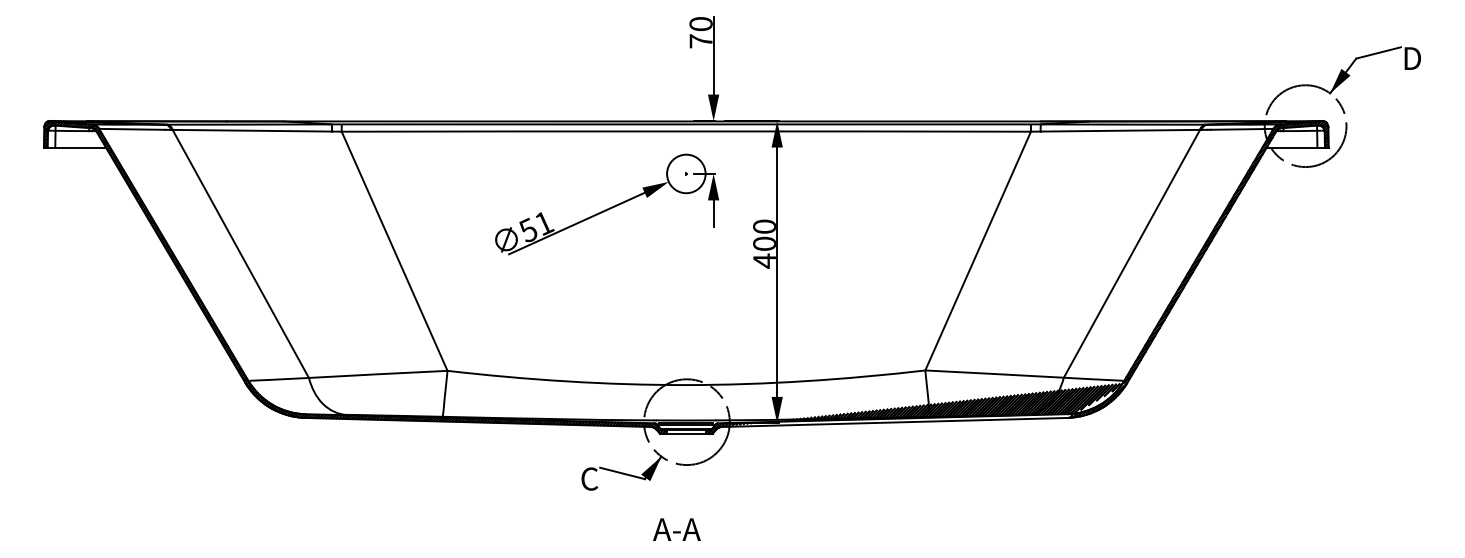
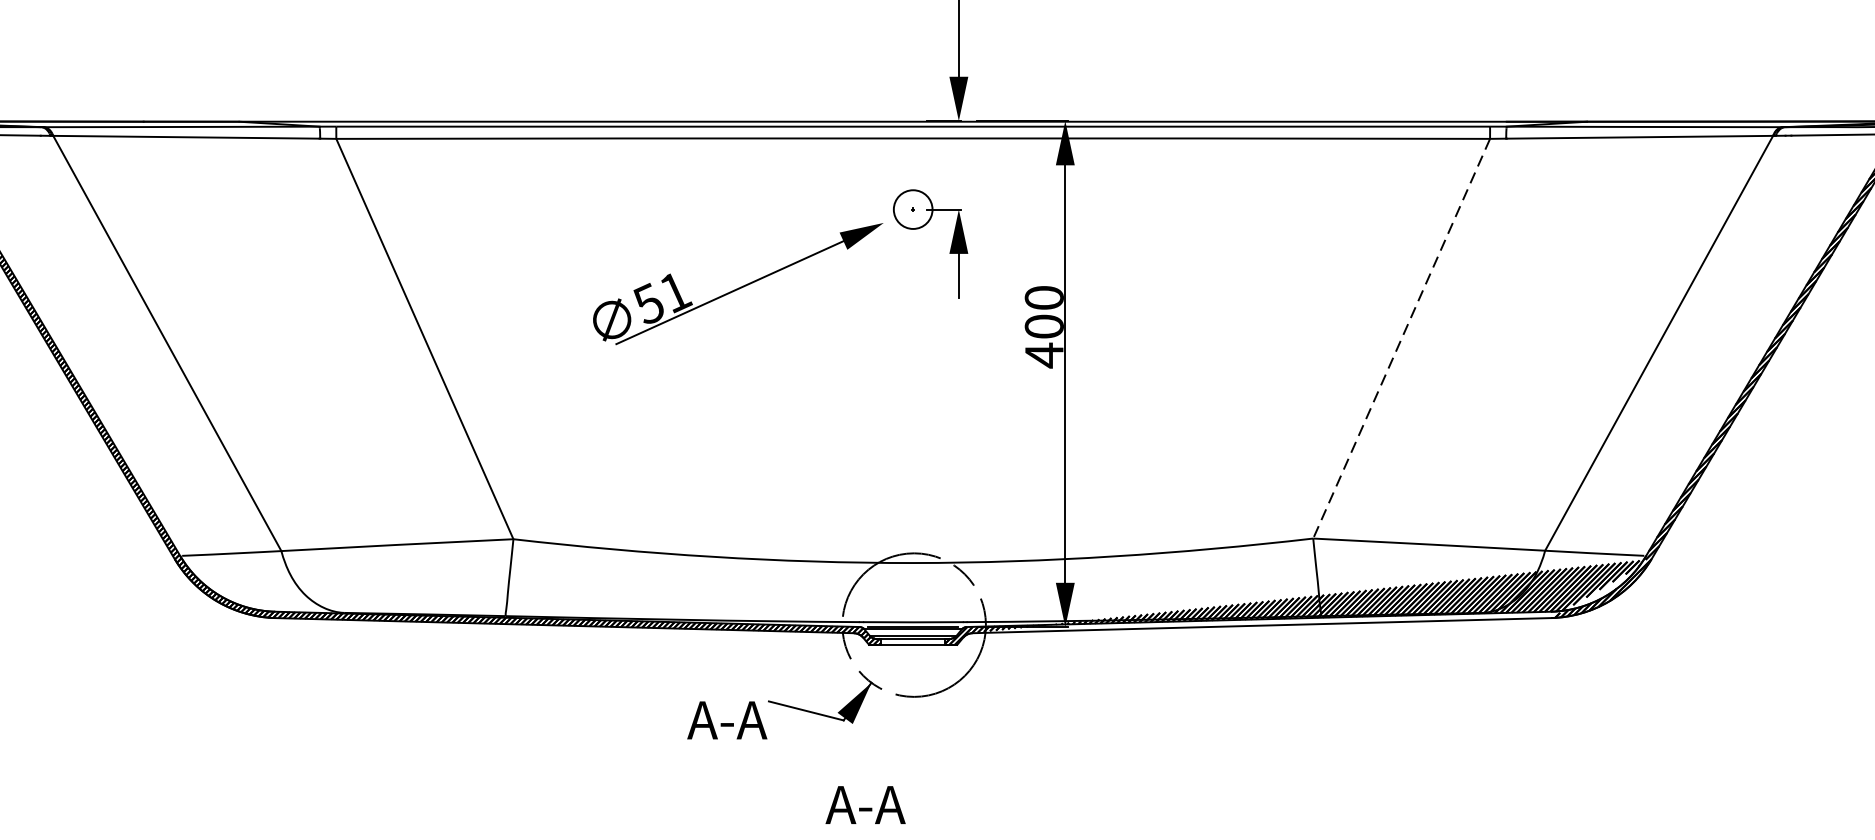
circle: (686, 173) -> (913, 208), size x0.6
line: (978, 251) -> (1402, 339), solid -> dashed
text: (575, 478) -> (727, 719), C -> A-A
text: (676, 529) -> (864, 804), moved

